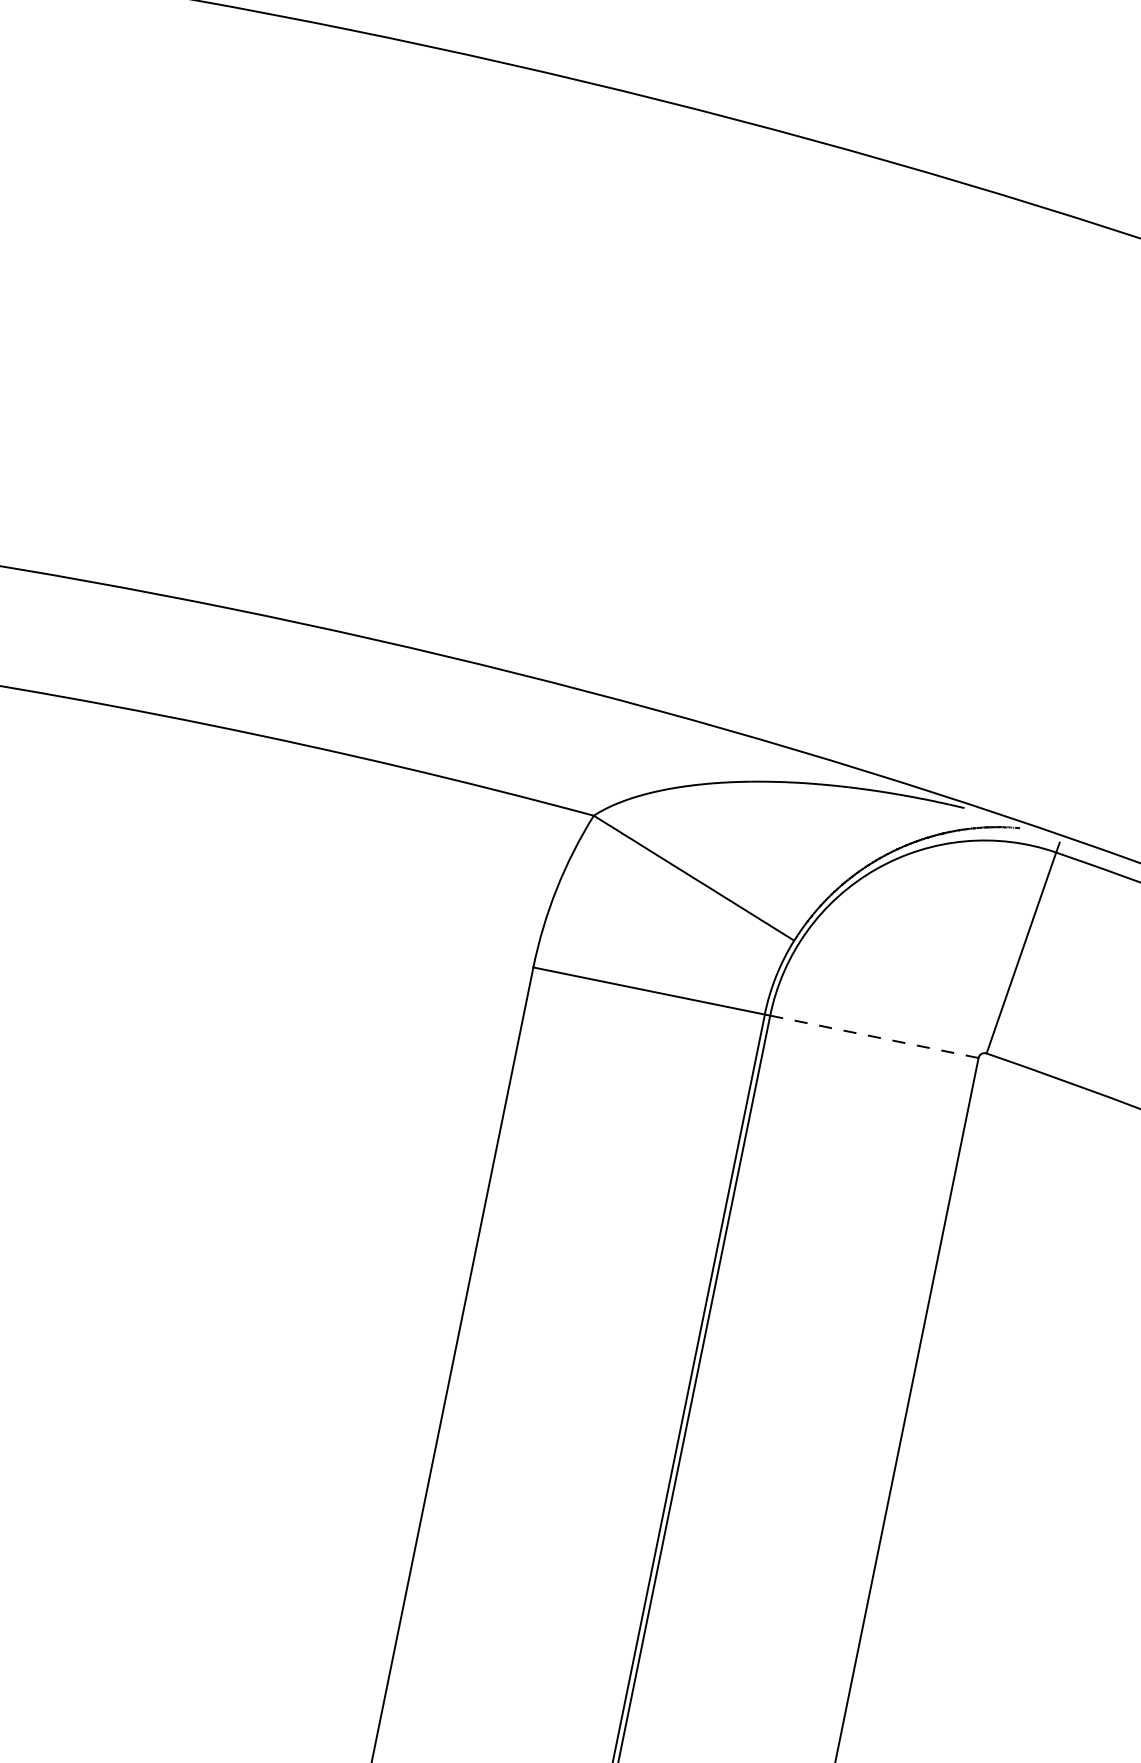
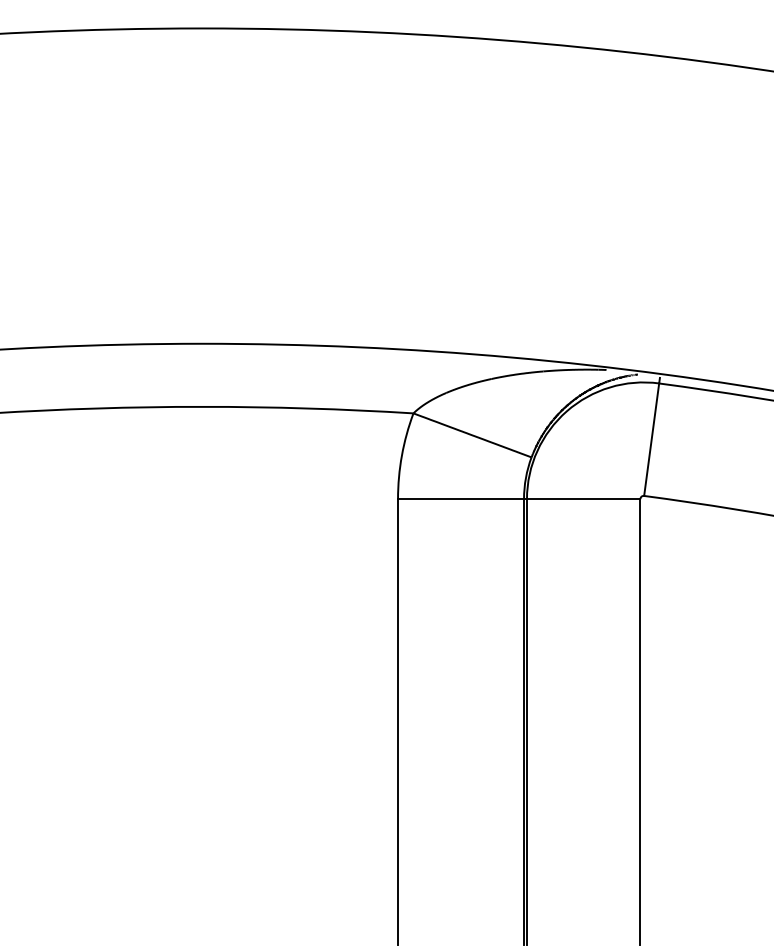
line: (873, 1037) -> (583, 499), dashed -> solid

